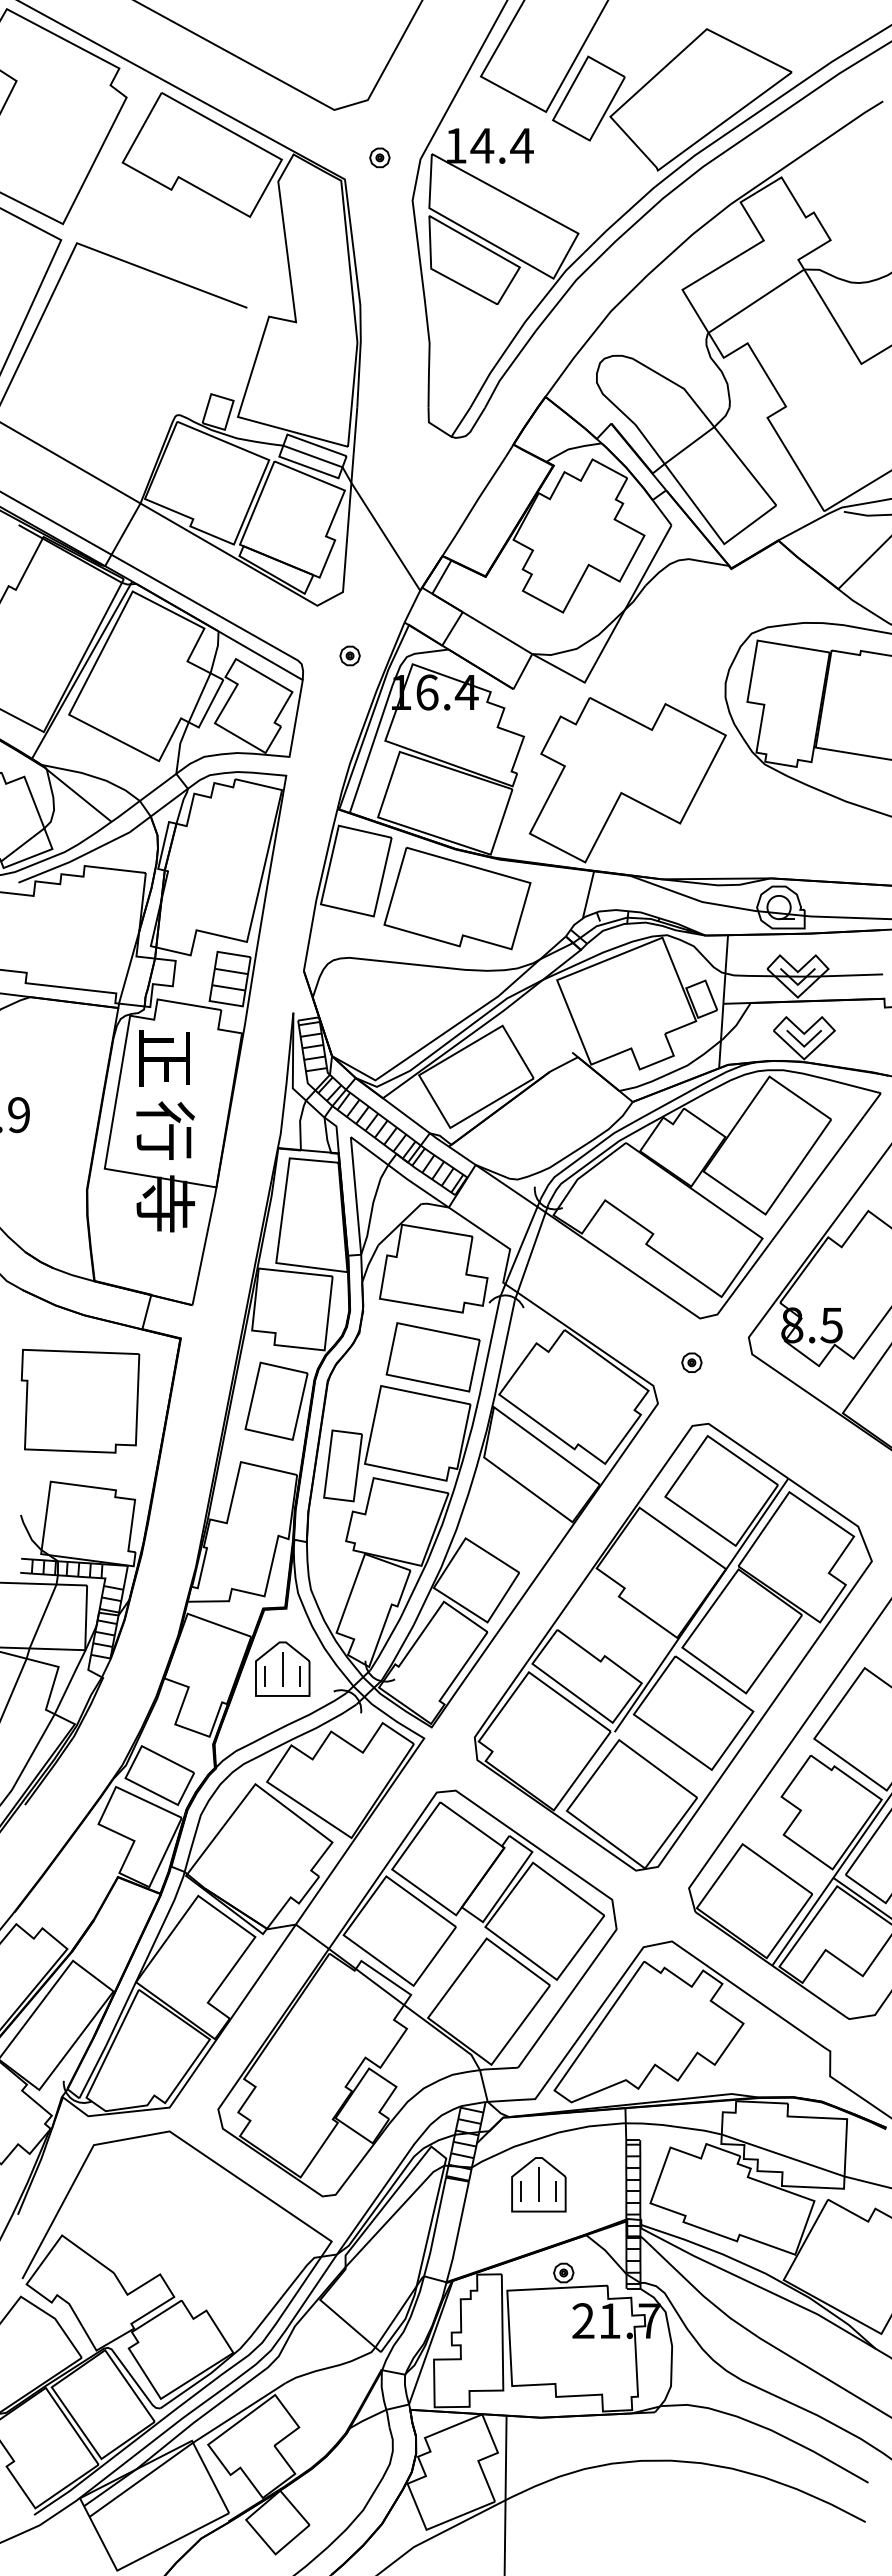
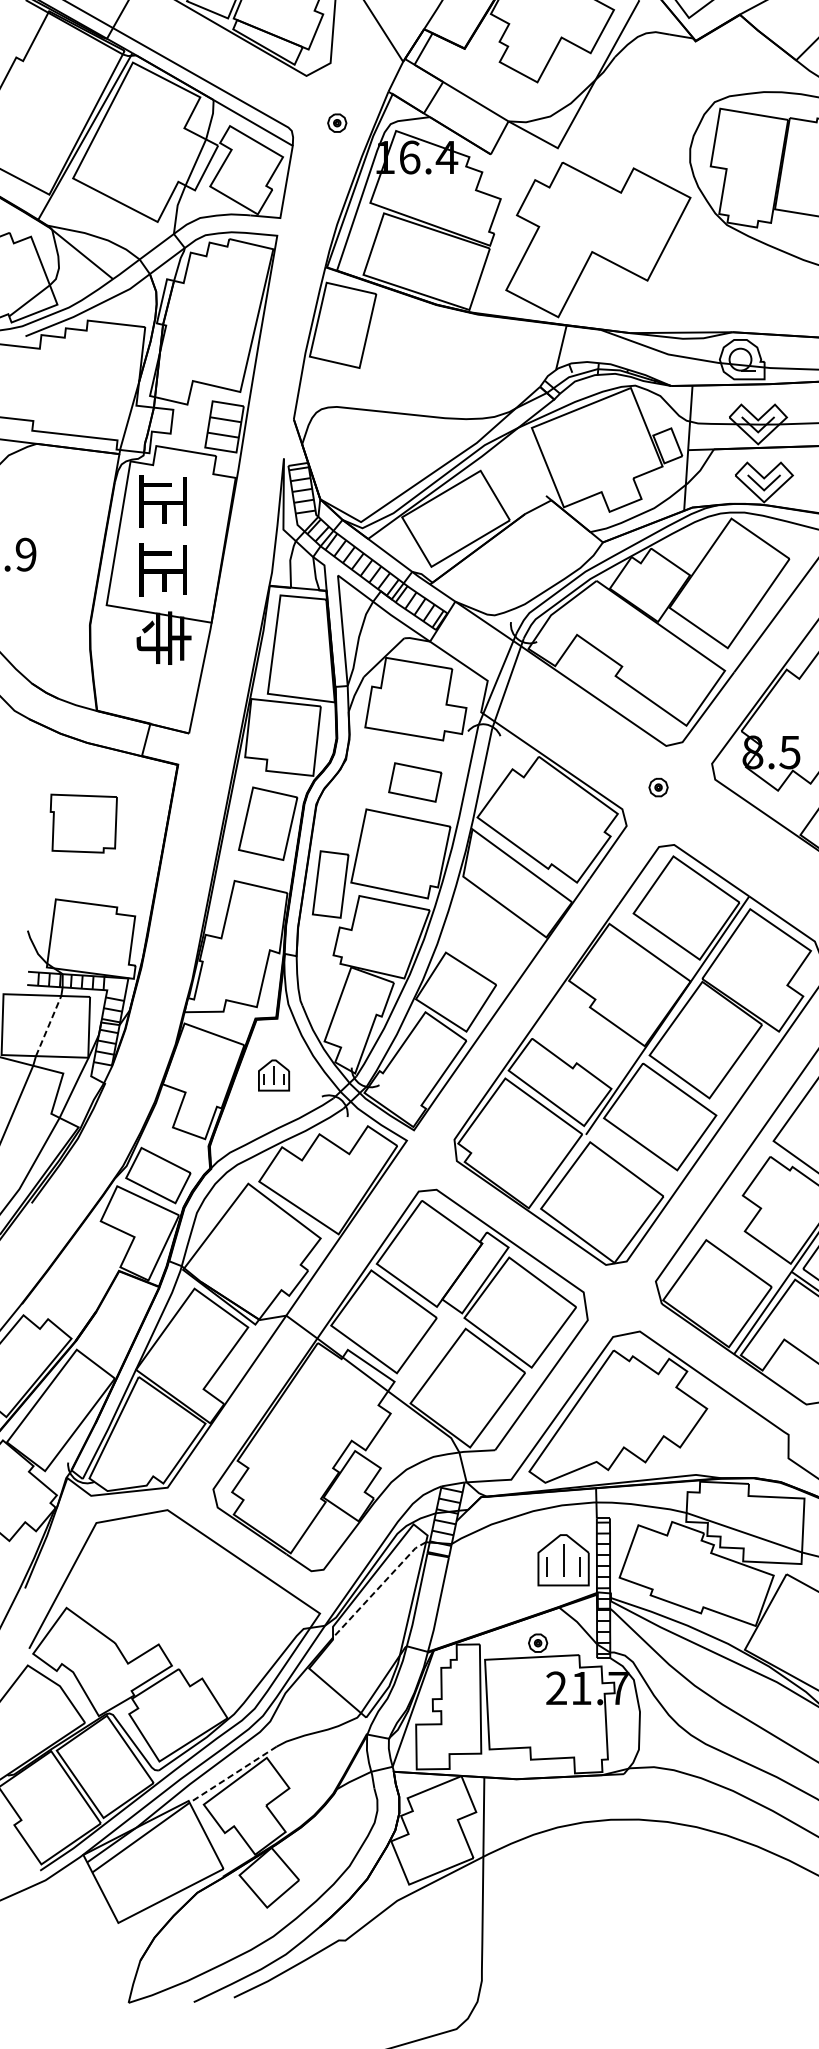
part: (457, 898) -> (438, 351), removed
text: (165, 1130) -> (163, 569), 行 -> 正
part: (432, 1357) -> (414, 782), size x0.6
part: (80, 1400) -> (83, 823), size x0.6
line: (43, 1616) -> (49, 1026), solid -> dashed
part: (282, 1668) -> (273, 1074), size x0.6
part: (538, 2184) -> (563, 1559), moved
line: (394, 2214) -> (379, 1588), solid -> dashed
line: (238, 2413) -> (232, 1775), solid -> dashed

